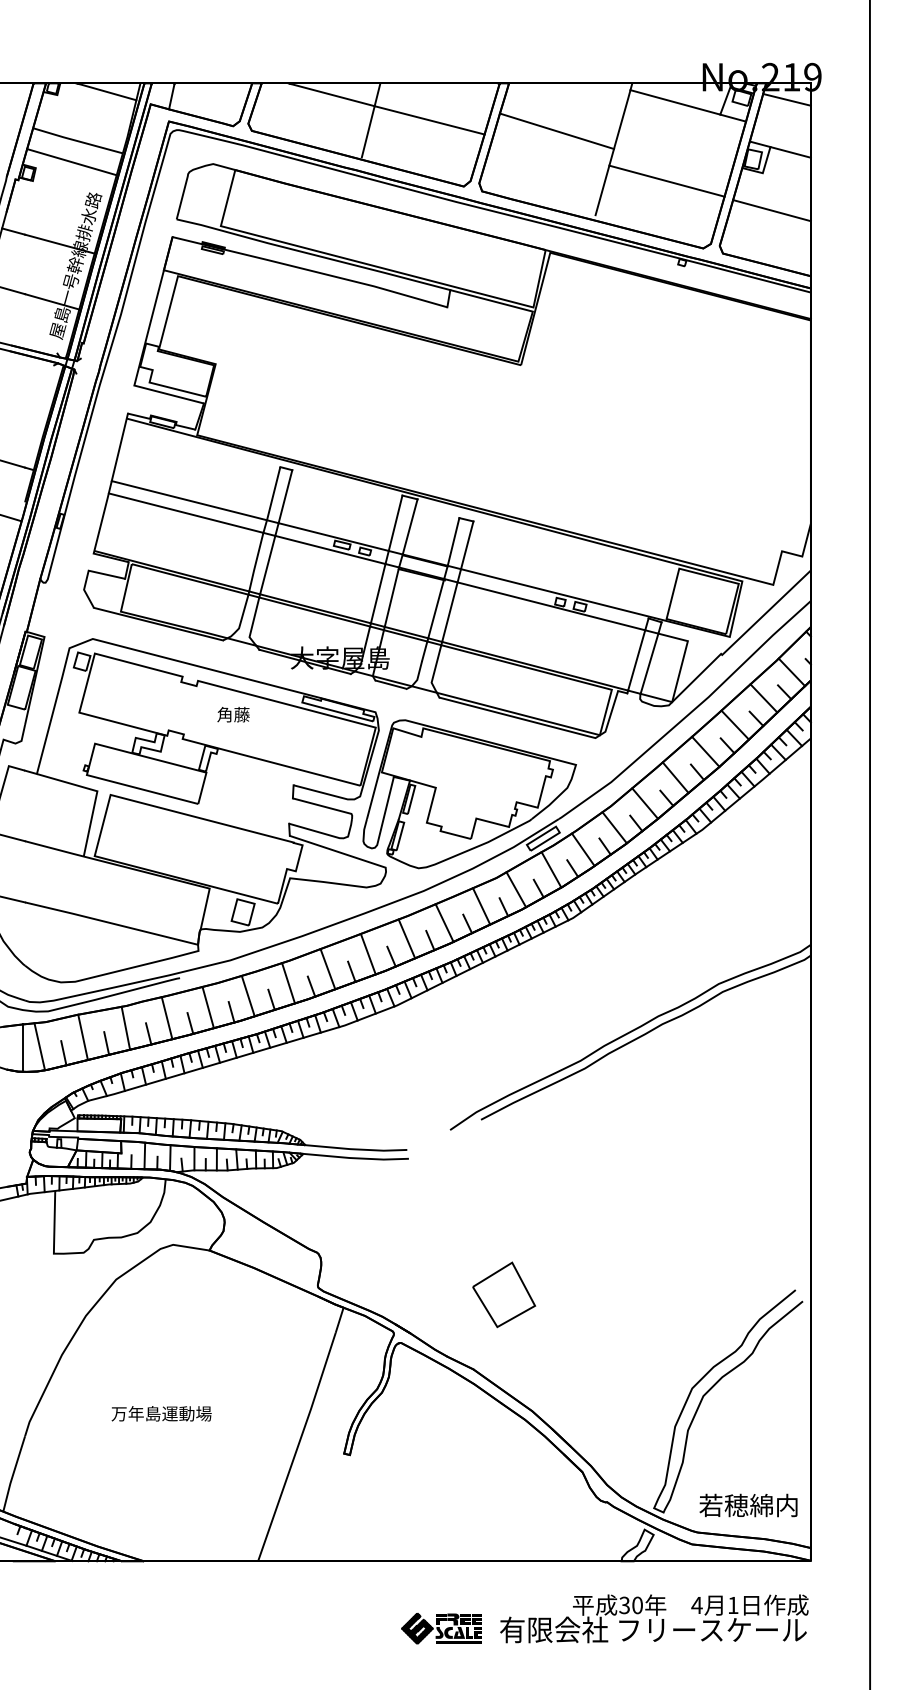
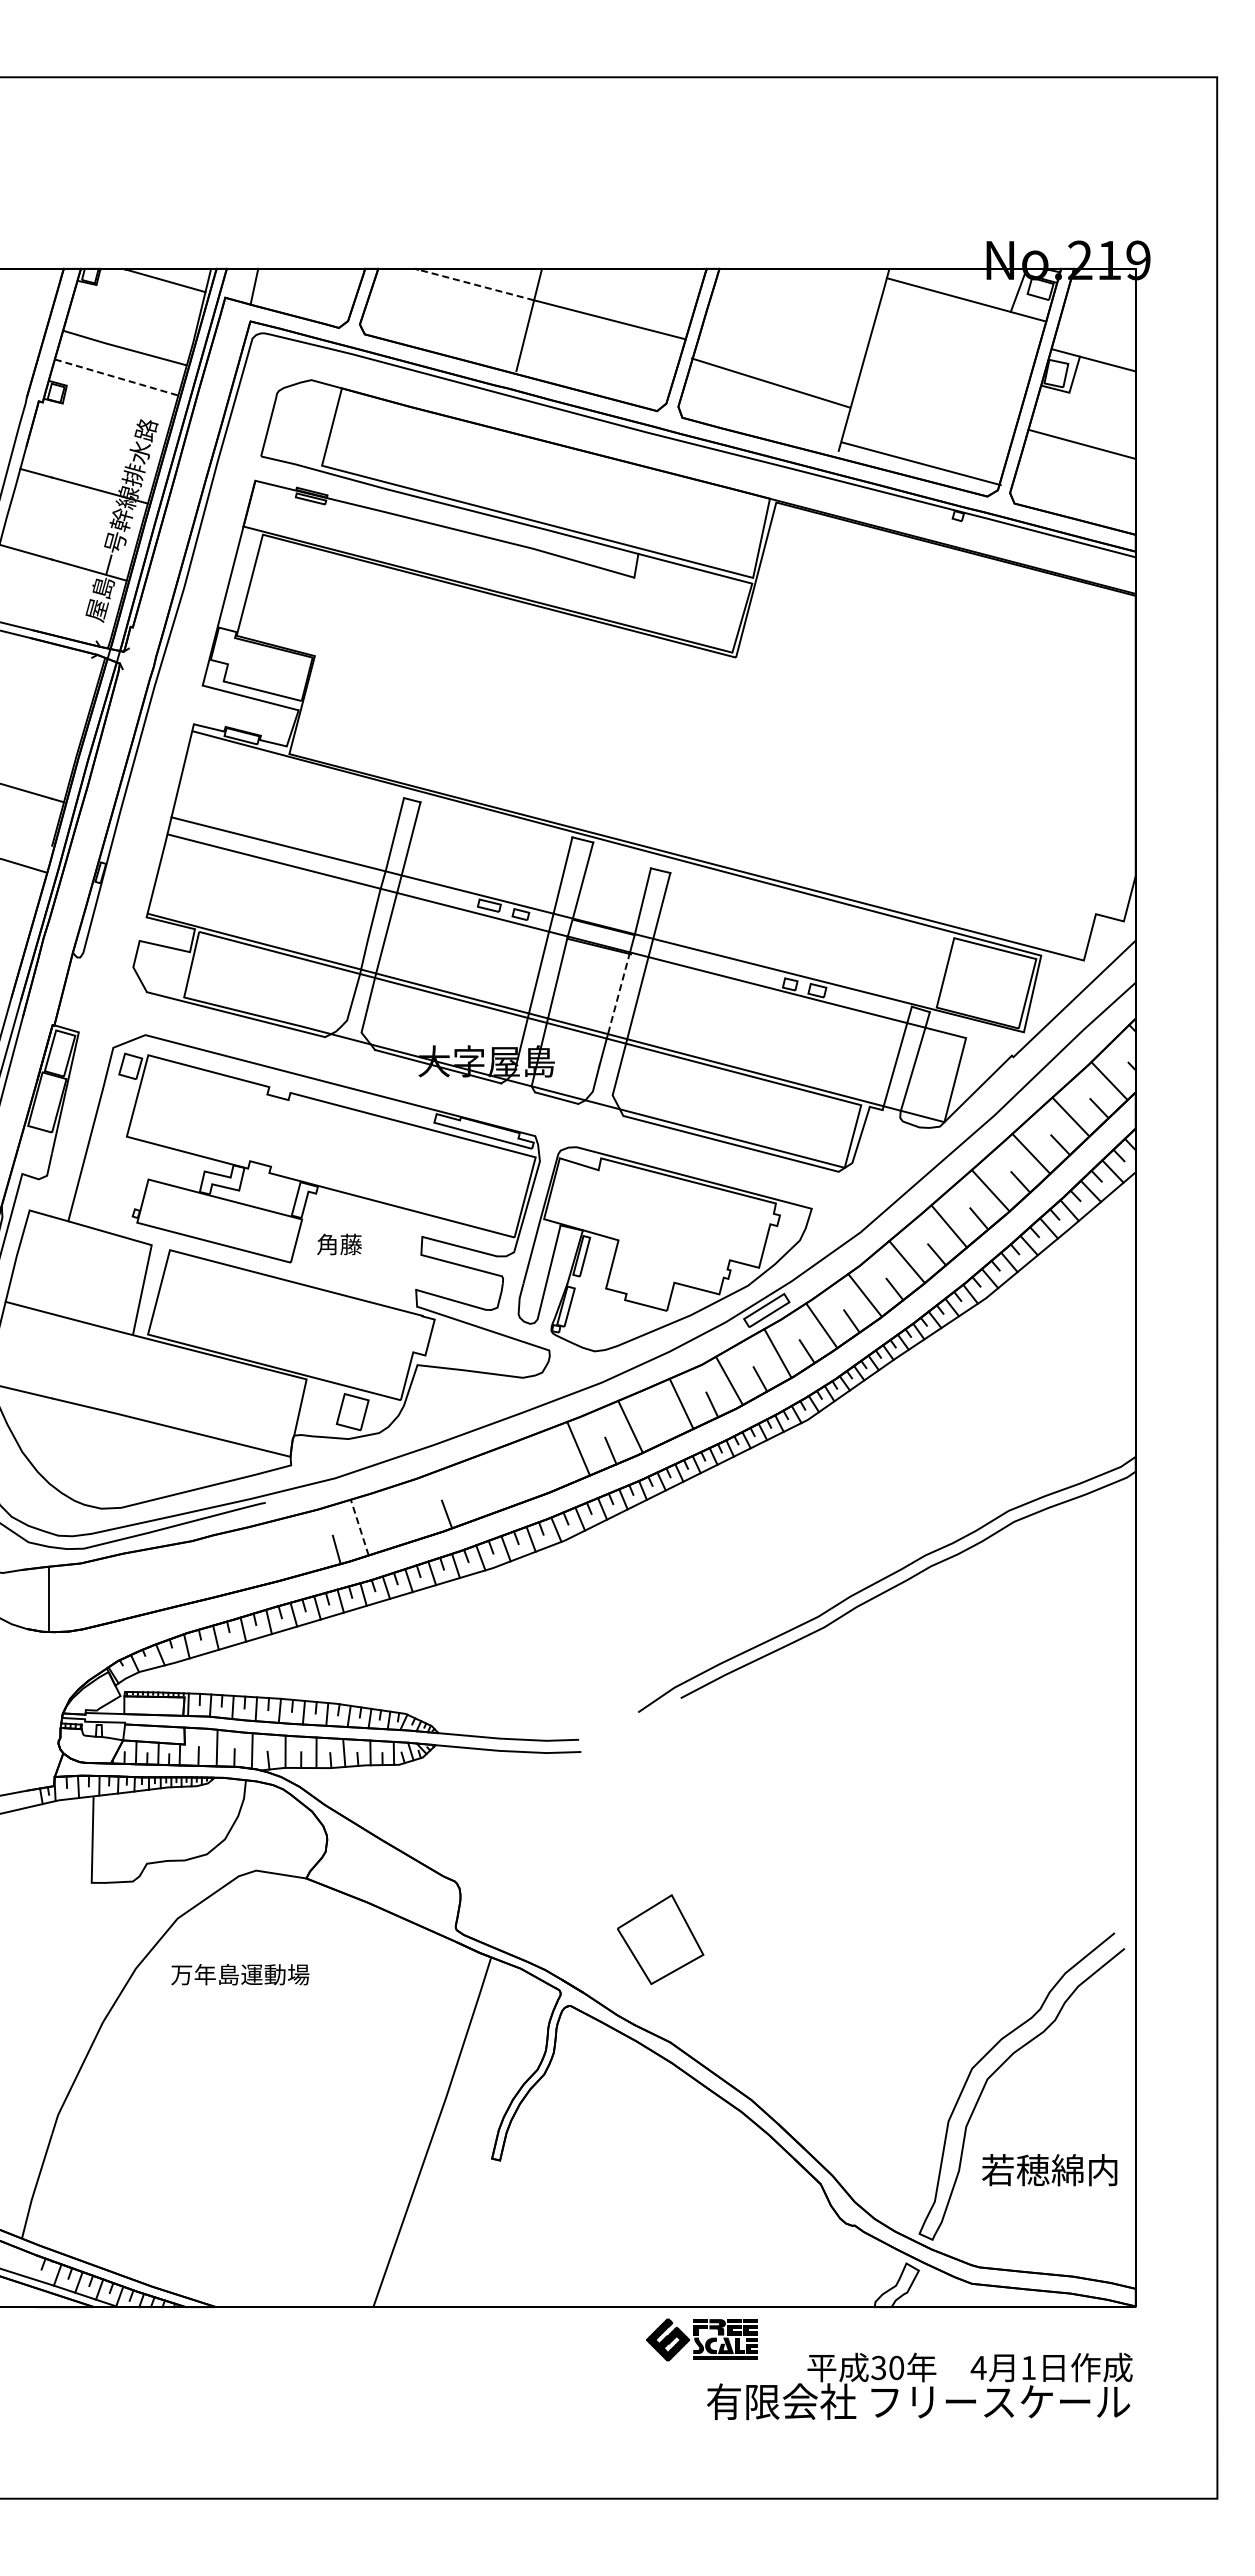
line: (332, 95) -> (476, 285), solid -> dashed
line: (786, 99) -> (1102, 291), removed
line: (556, 130) -> (770, 382), moved
line: (72, 162) -> (117, 377), solid -> dashed
line: (666, 181) -> (920, 463), moved
line: (435, 608) -> (618, 993), solid -> dashed
text: (233, 714) -> (339, 1244), moved
line: (467, 923) -> (662, 1427), removed
line: (368, 953) -> (525, 1469), removed
line: (391, 956) -> (557, 1472), removed
line: (327, 969) -> (469, 1490), removed
line: (351, 972) -> (502, 1494), removed
line: (288, 982) -> (415, 1509), removed
line: (248, 996) -> (359, 1527), solid -> dashed
line: (271, 999) -> (391, 1532), removed
line: (208, 1007) -> (304, 1543), removed
line: (166, 1018) -> (247, 1558), removed
line: (190, 1023) -> (279, 1565), removed
line: (125, 1027) -> (190, 1571), removed
line: (148, 1033) -> (222, 1579), removed
line: (82, 1037) -> (131, 1584), removed
line: (106, 1043) -> (164, 1592), removed
line: (39, 1046) -> (71, 1597), removed
line: (63, 1053) -> (105, 1606), removed
part: (504, 1294) -> (660, 1939), moved
text: (161, 1413) -> (240, 1974), moved
text: (748, 1505) -> (1049, 2170), moved
part: (441, 1628) -> (701, 2339), moved

